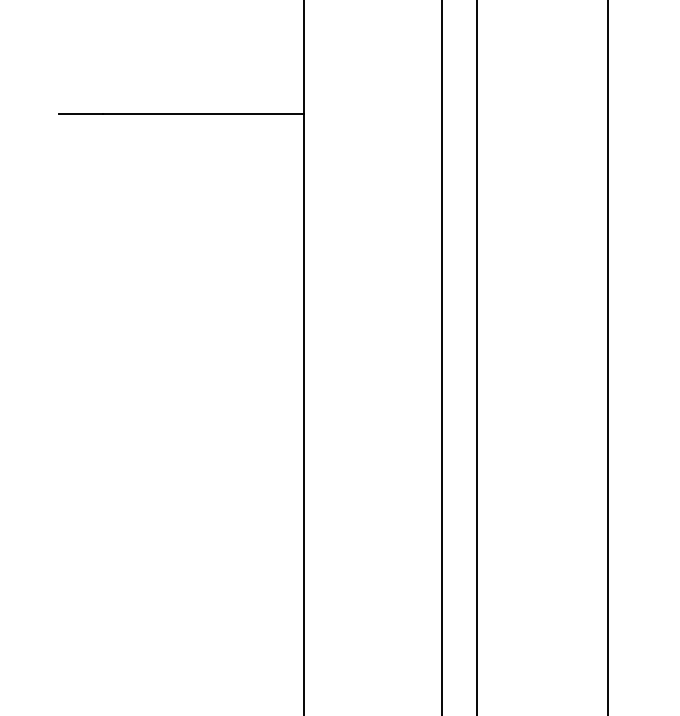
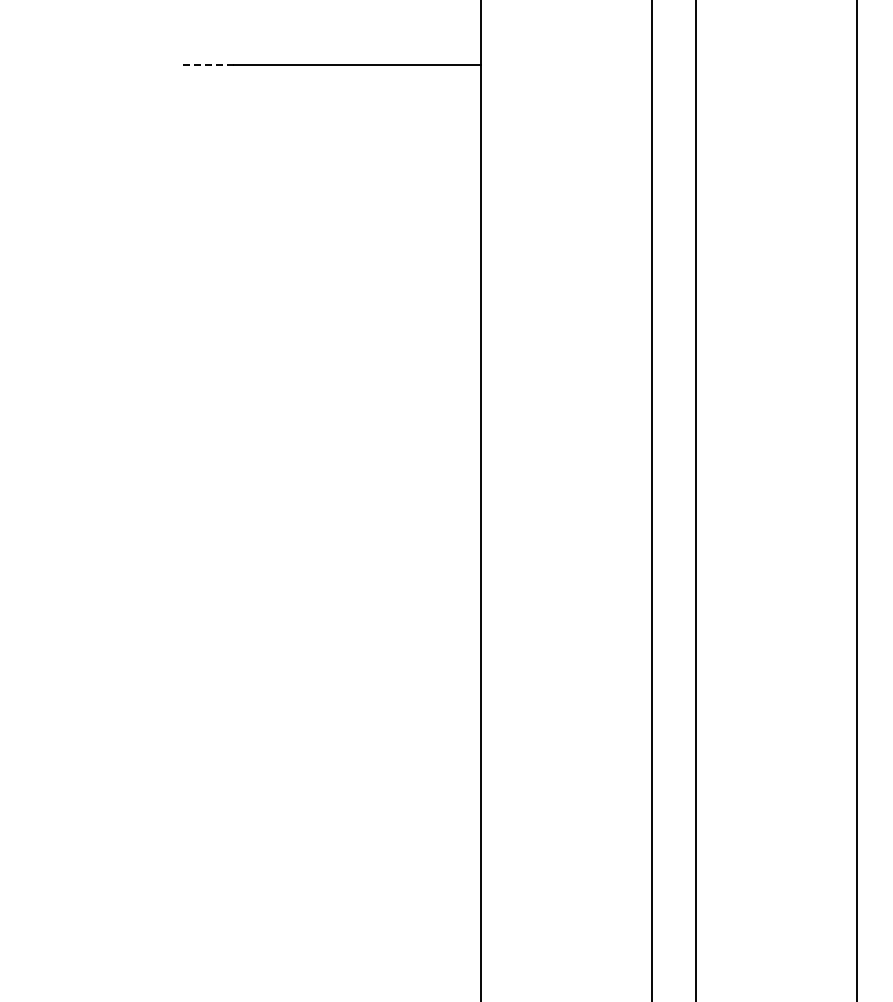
line: (80, 113) -> (206, 64), solid -> dashed

